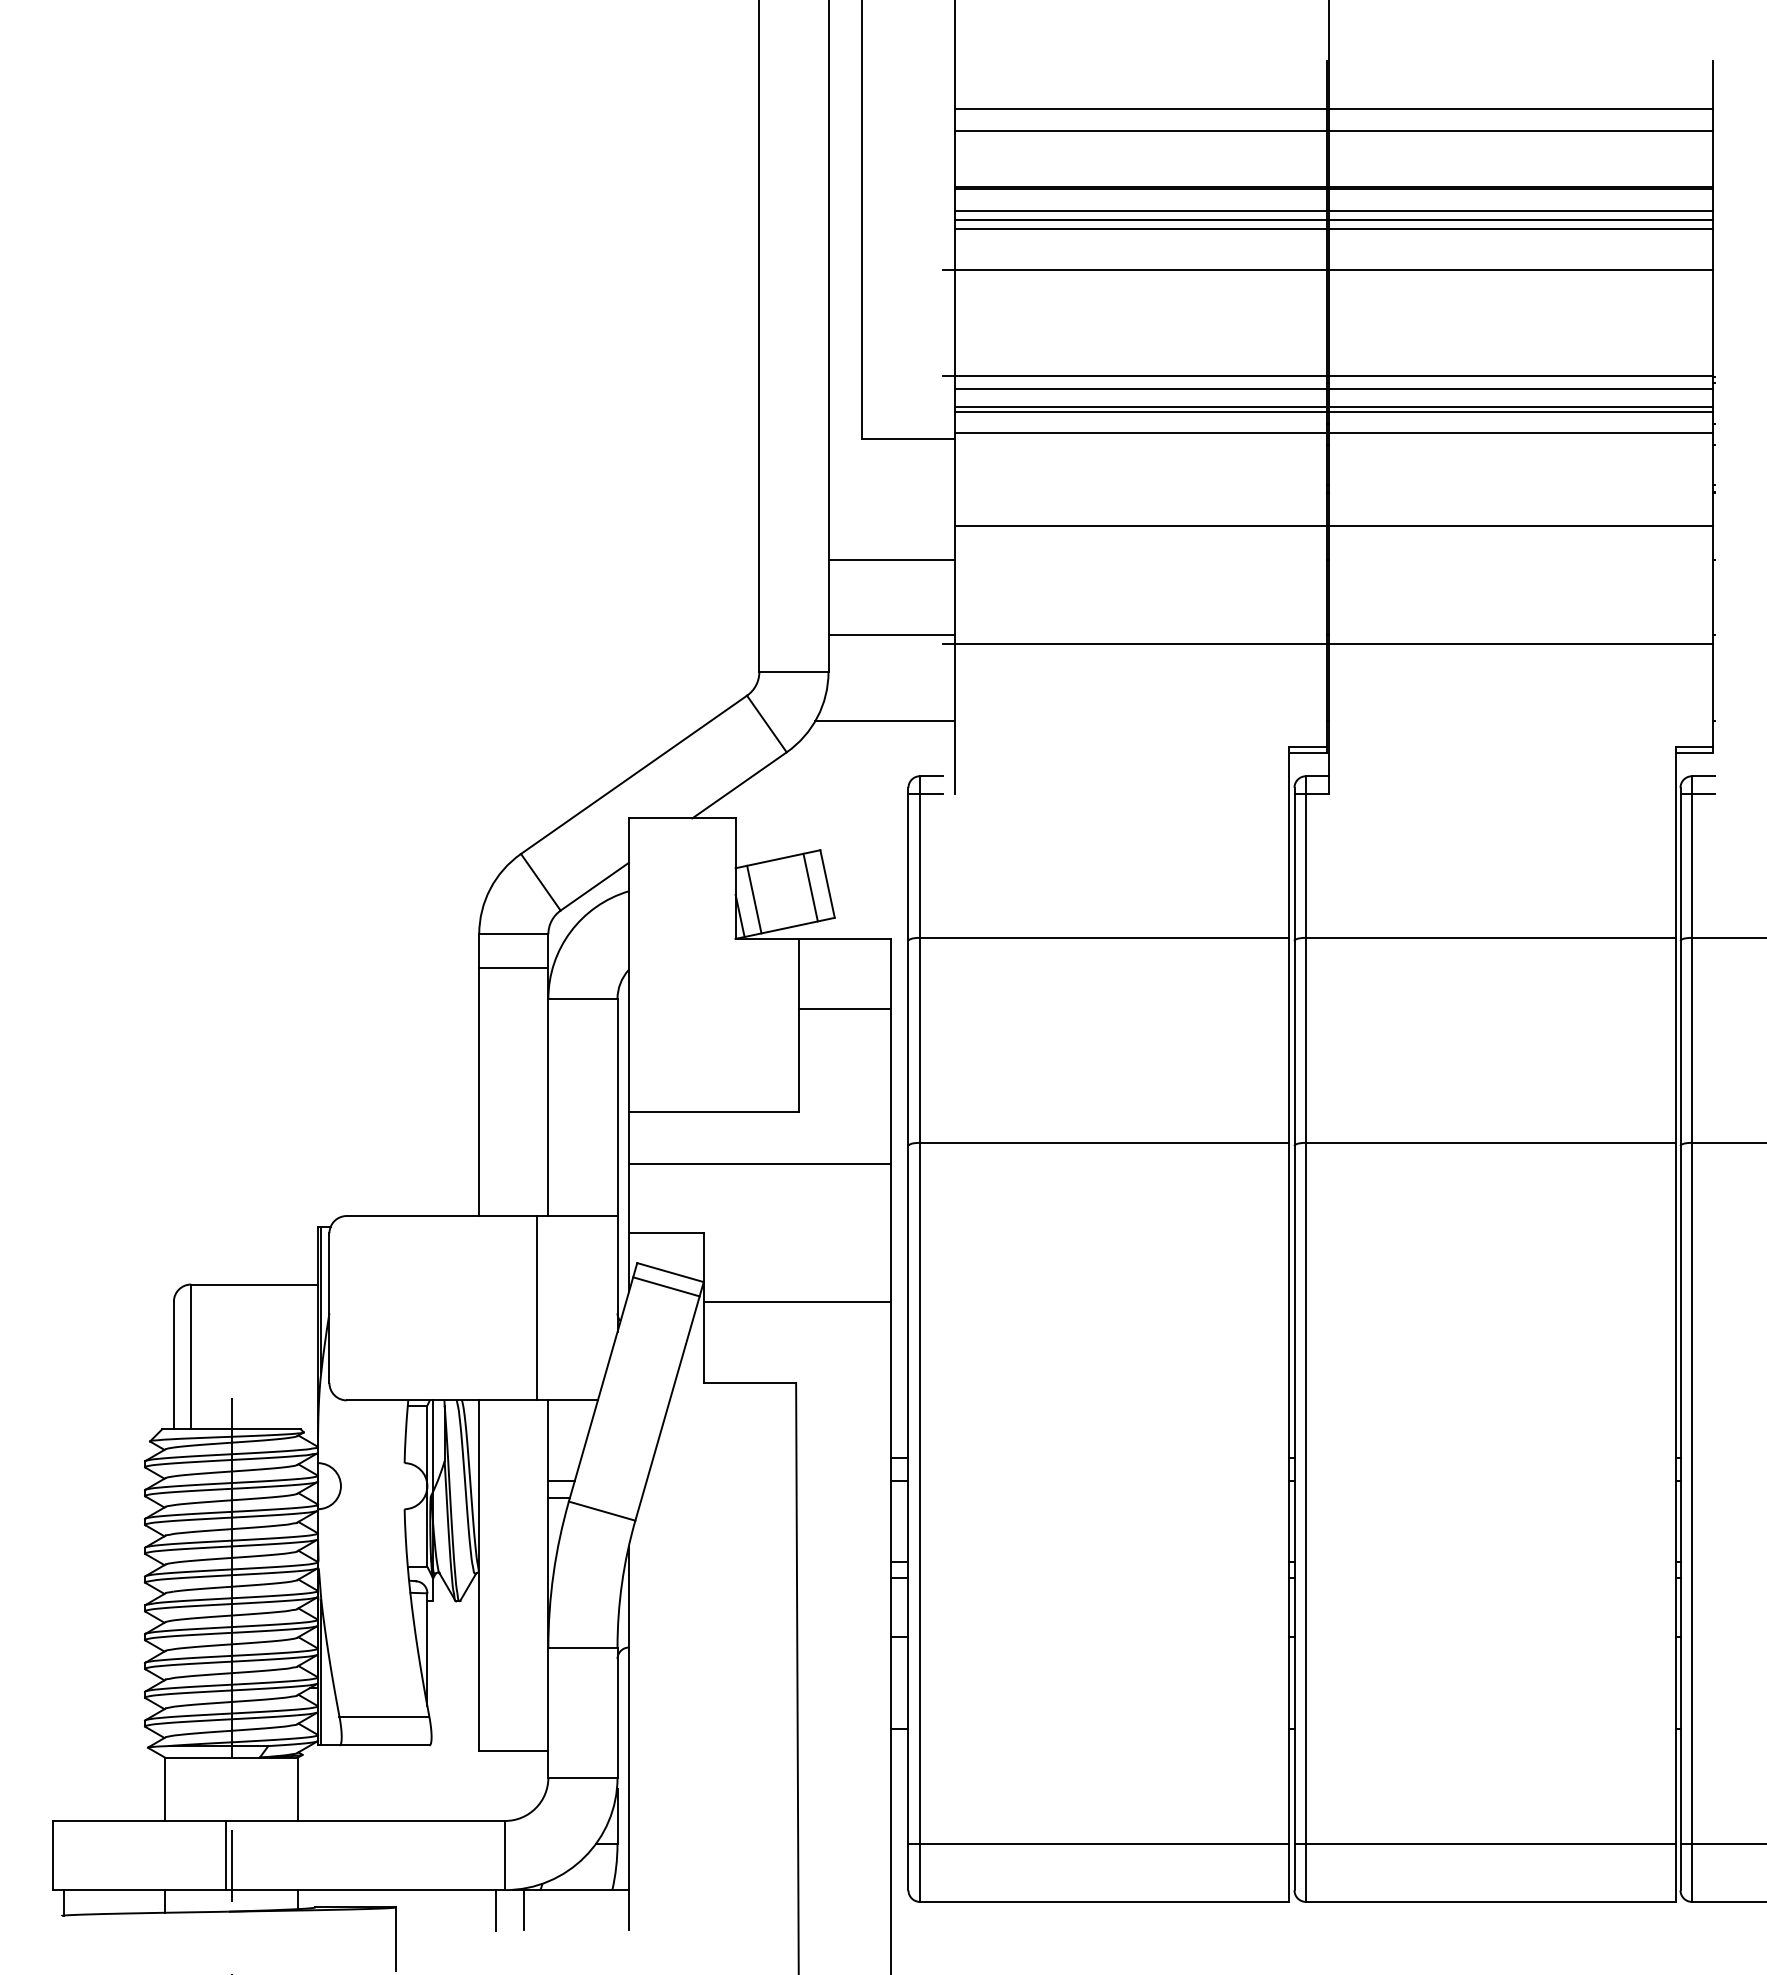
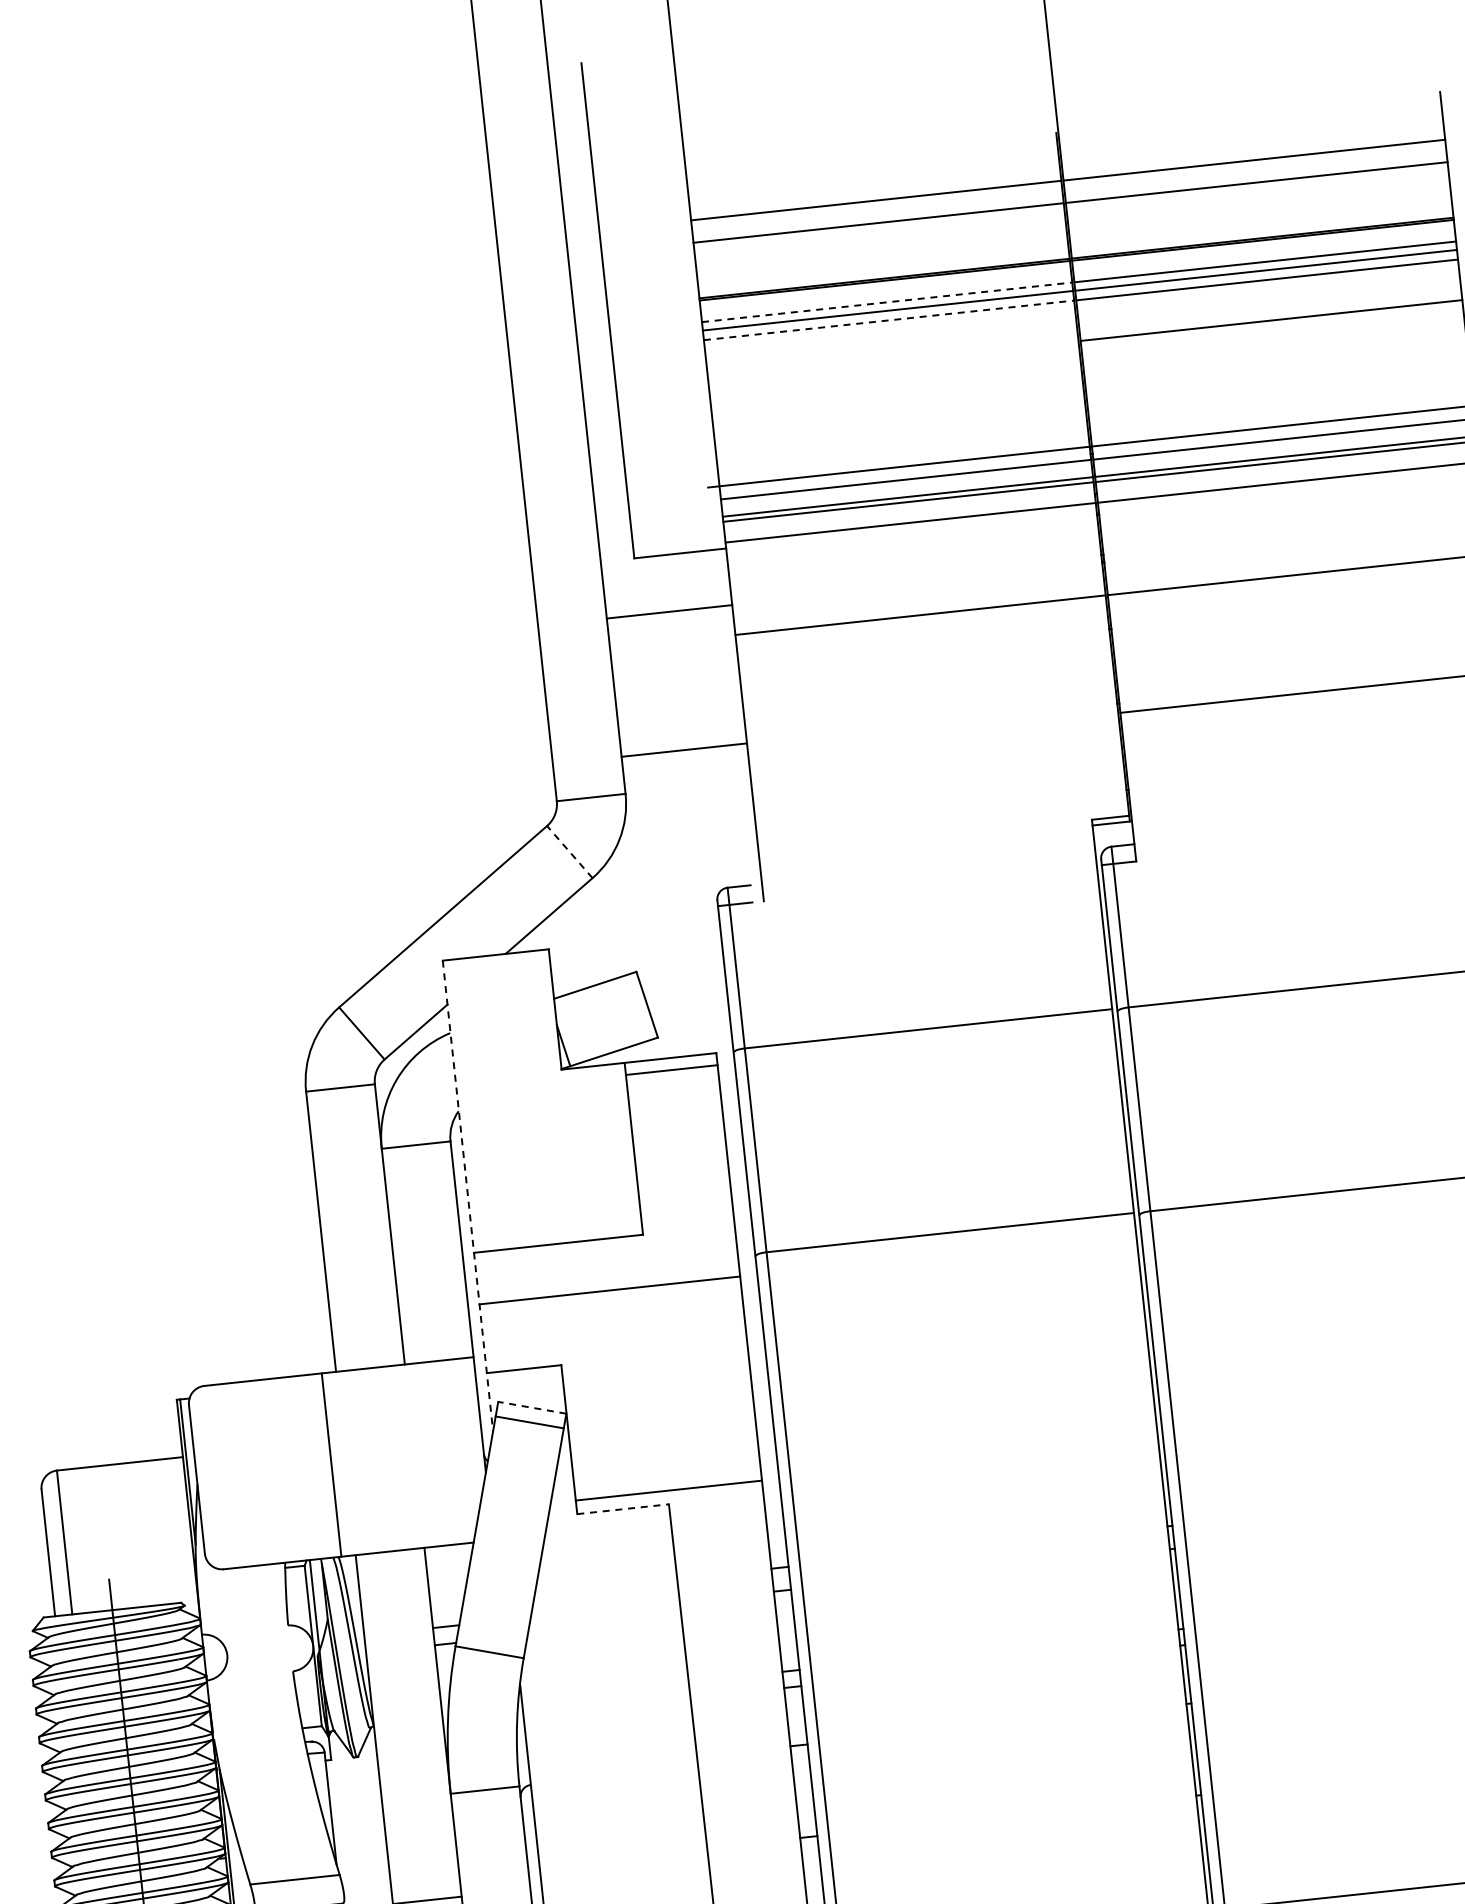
line: (1141, 211) -> (887, 302), solid -> dashed
line: (1141, 229) -> (889, 320), solid -> dashed
line: (1134, 270) -> (887, 362), removed
line: (891, 559) -> (669, 611), moved
line: (1134, 644) -> (926, 733), removed
line: (884, 721) -> (686, 837), removed
line: (766, 724) -> (569, 852), solid -> dashed
line: (810, 887) -> (630, 1010), removed
line: (754, 899) -> (576, 1027), removed
line: (513, 967) -> (343, 1121), removed
line: (845, 1008) -> (672, 1069), moved
line: (629, 1055) -> (468, 1196), solid -> dashed
line: (670, 1272) -> (532, 1407), solid -> dashed
line: (797, 1302) -> (668, 1490), moved
line: (536, 1308) -> (331, 1465), moved
line: (750, 1383) -> (623, 1509), solid -> dashed

